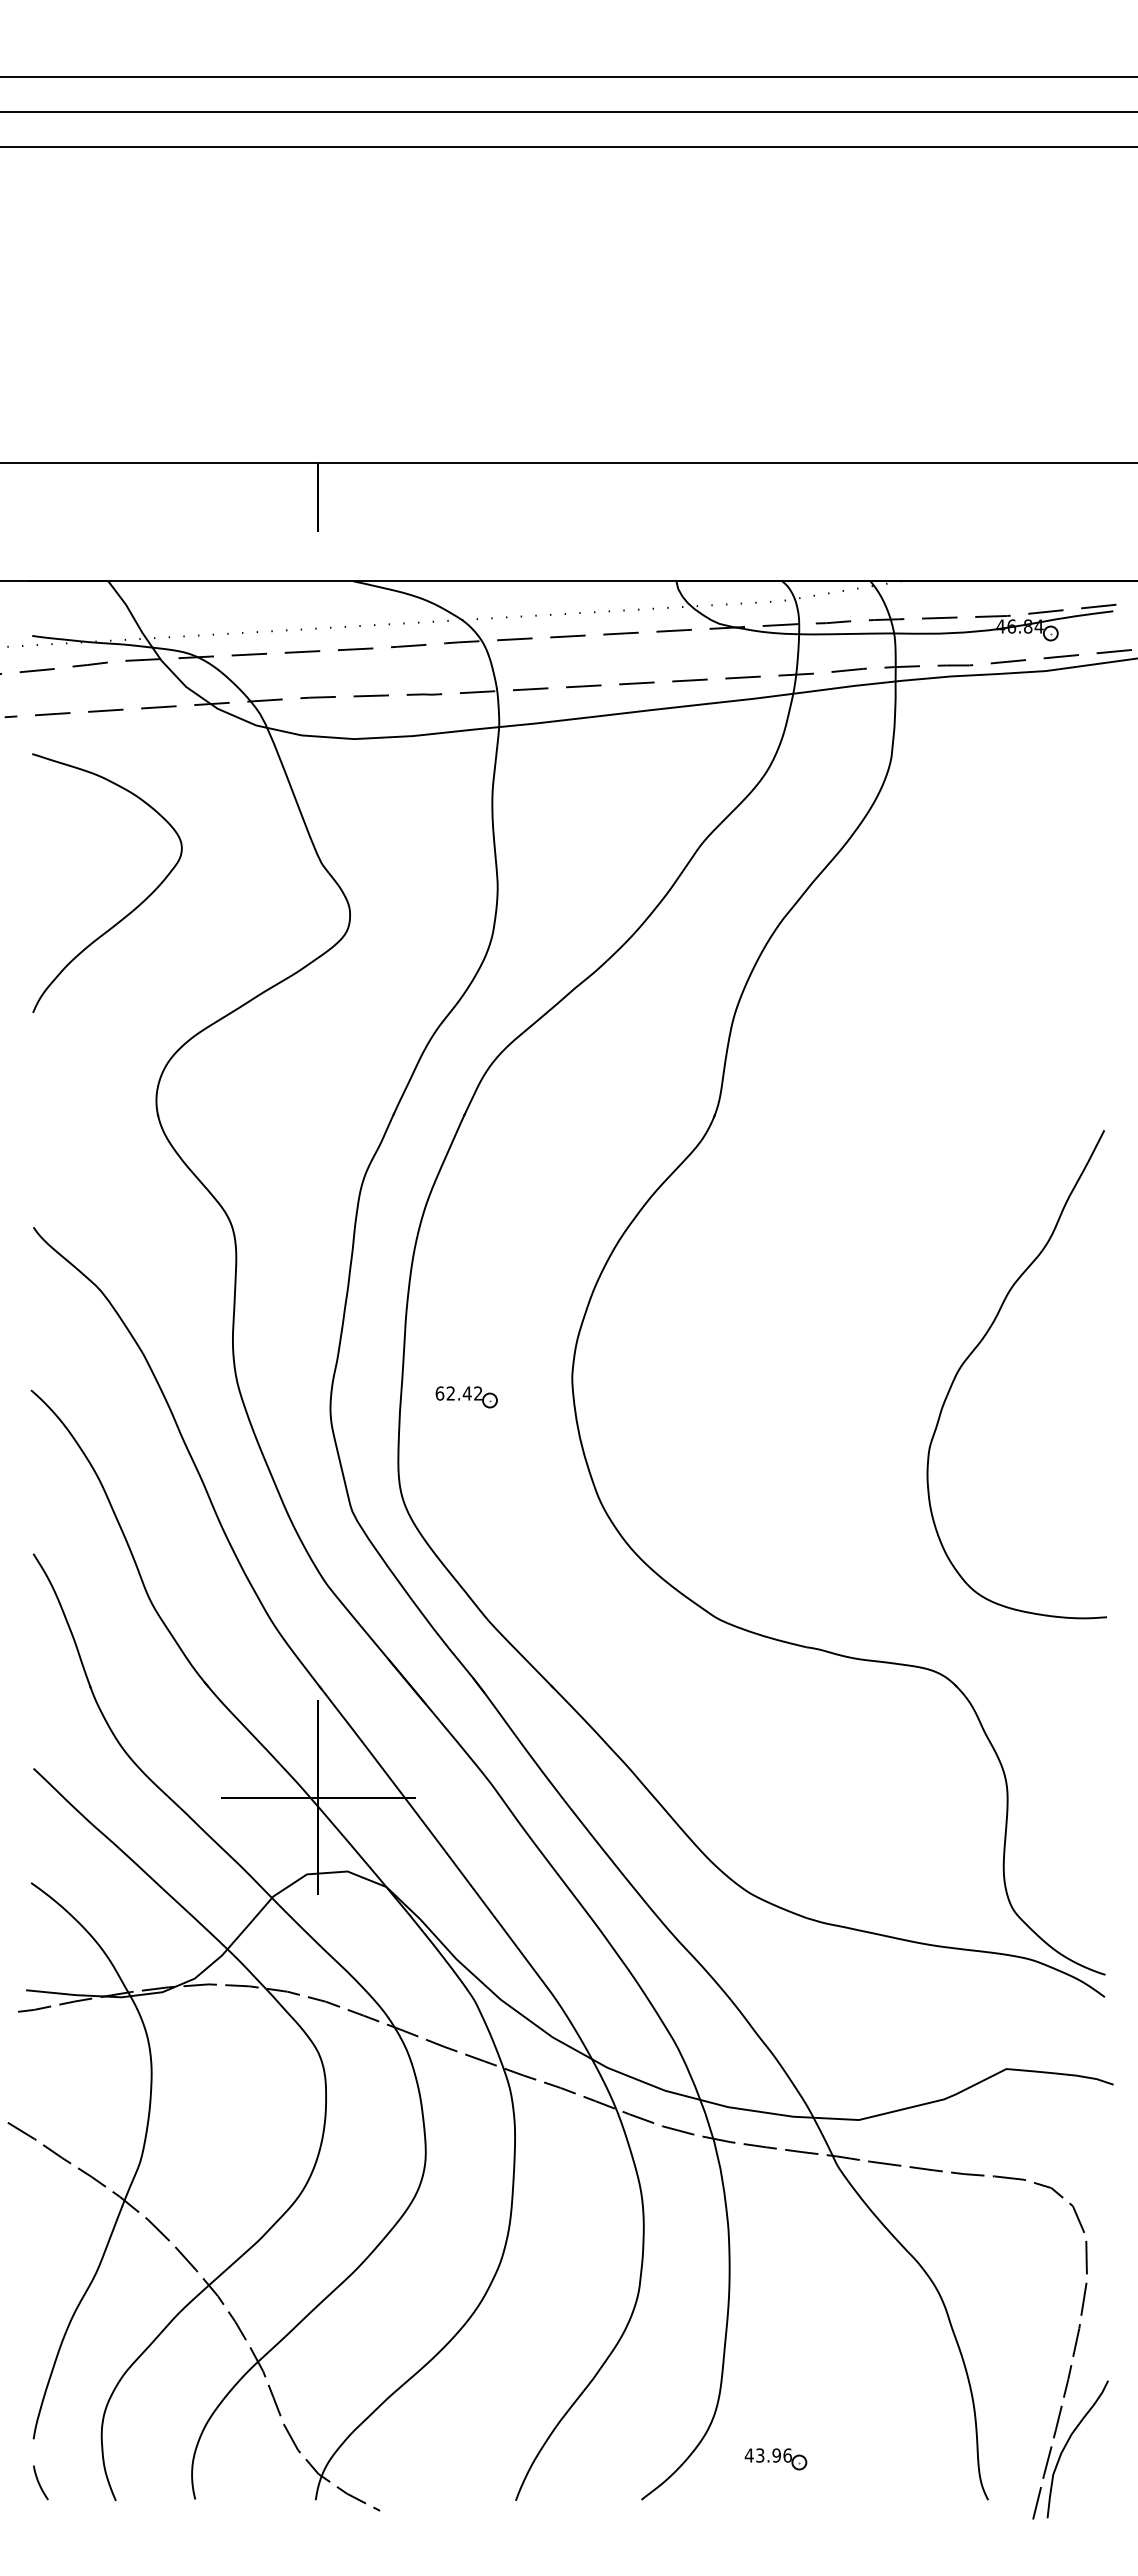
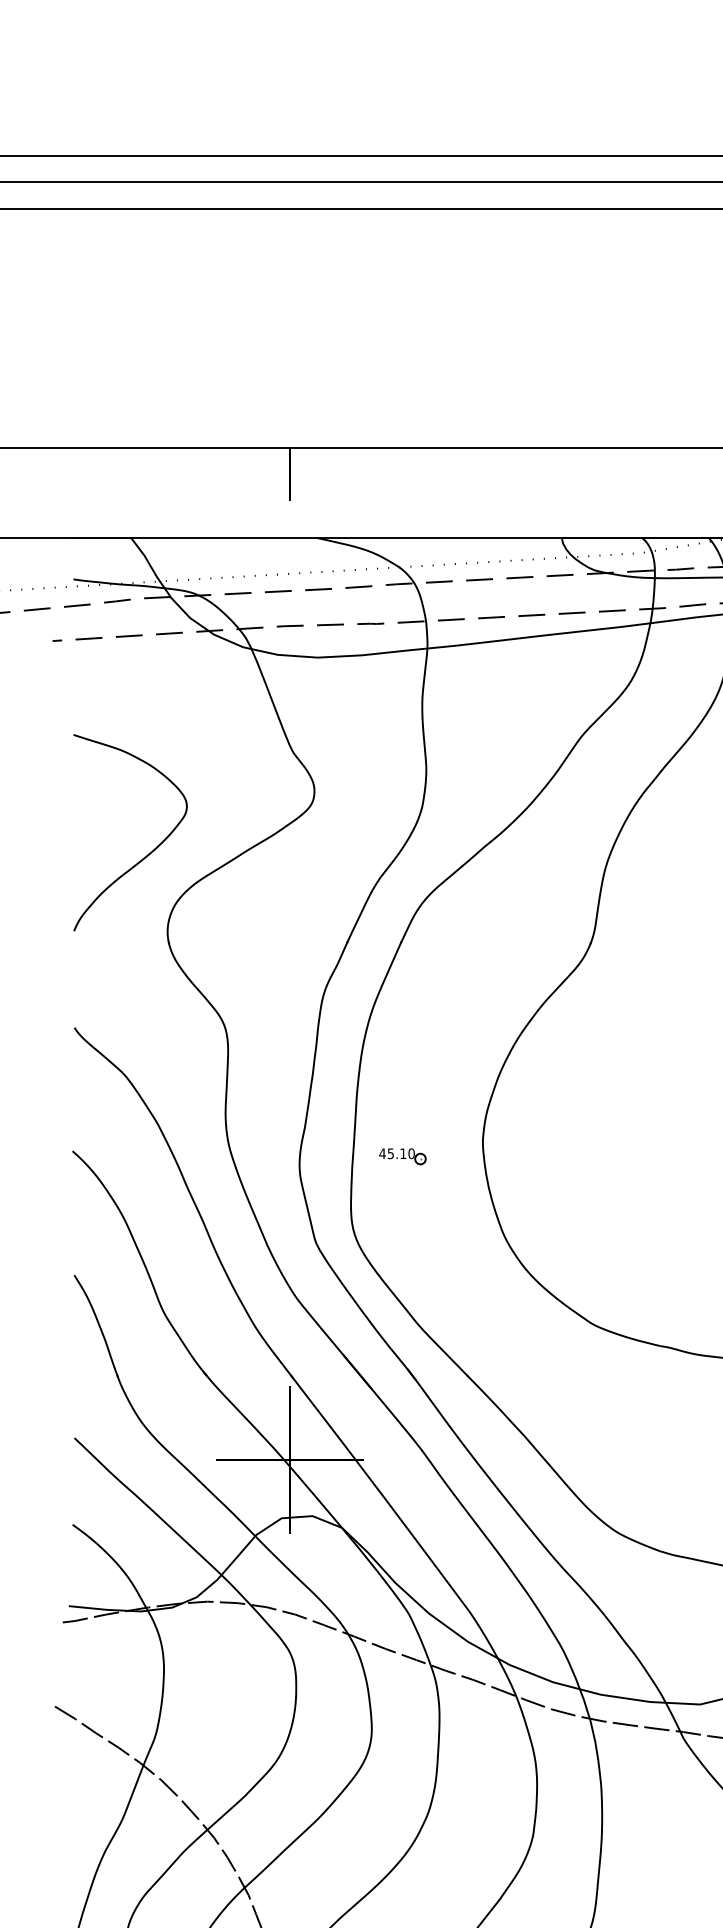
curve: (131, 910) -> (148, 853), moved
text: (458, 1393) -> (396, 1153), 62.42 -> 45.10

